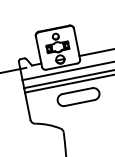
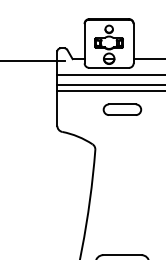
part: (78, 96) -> (122, 109), size x0.7

